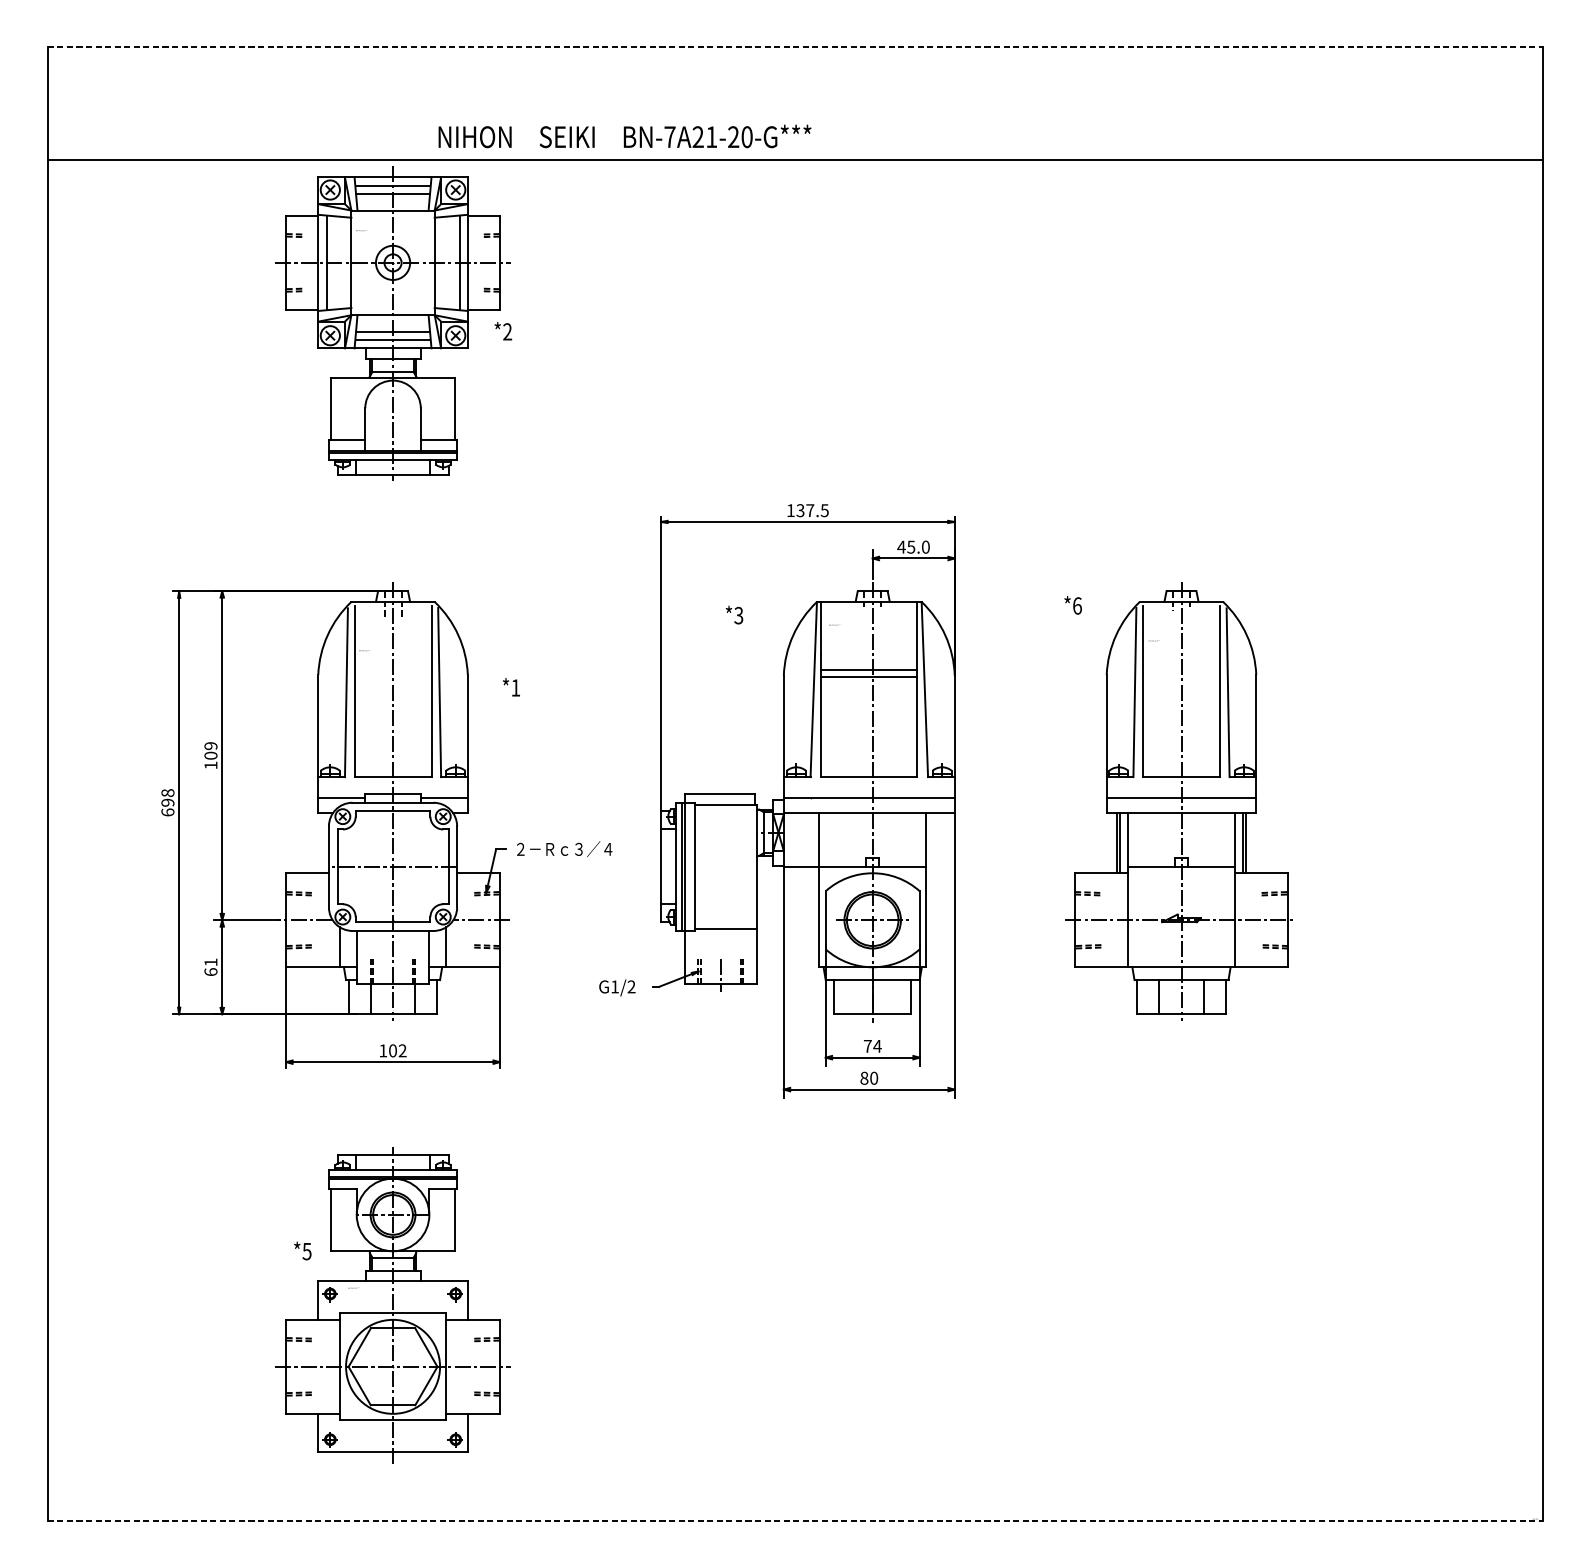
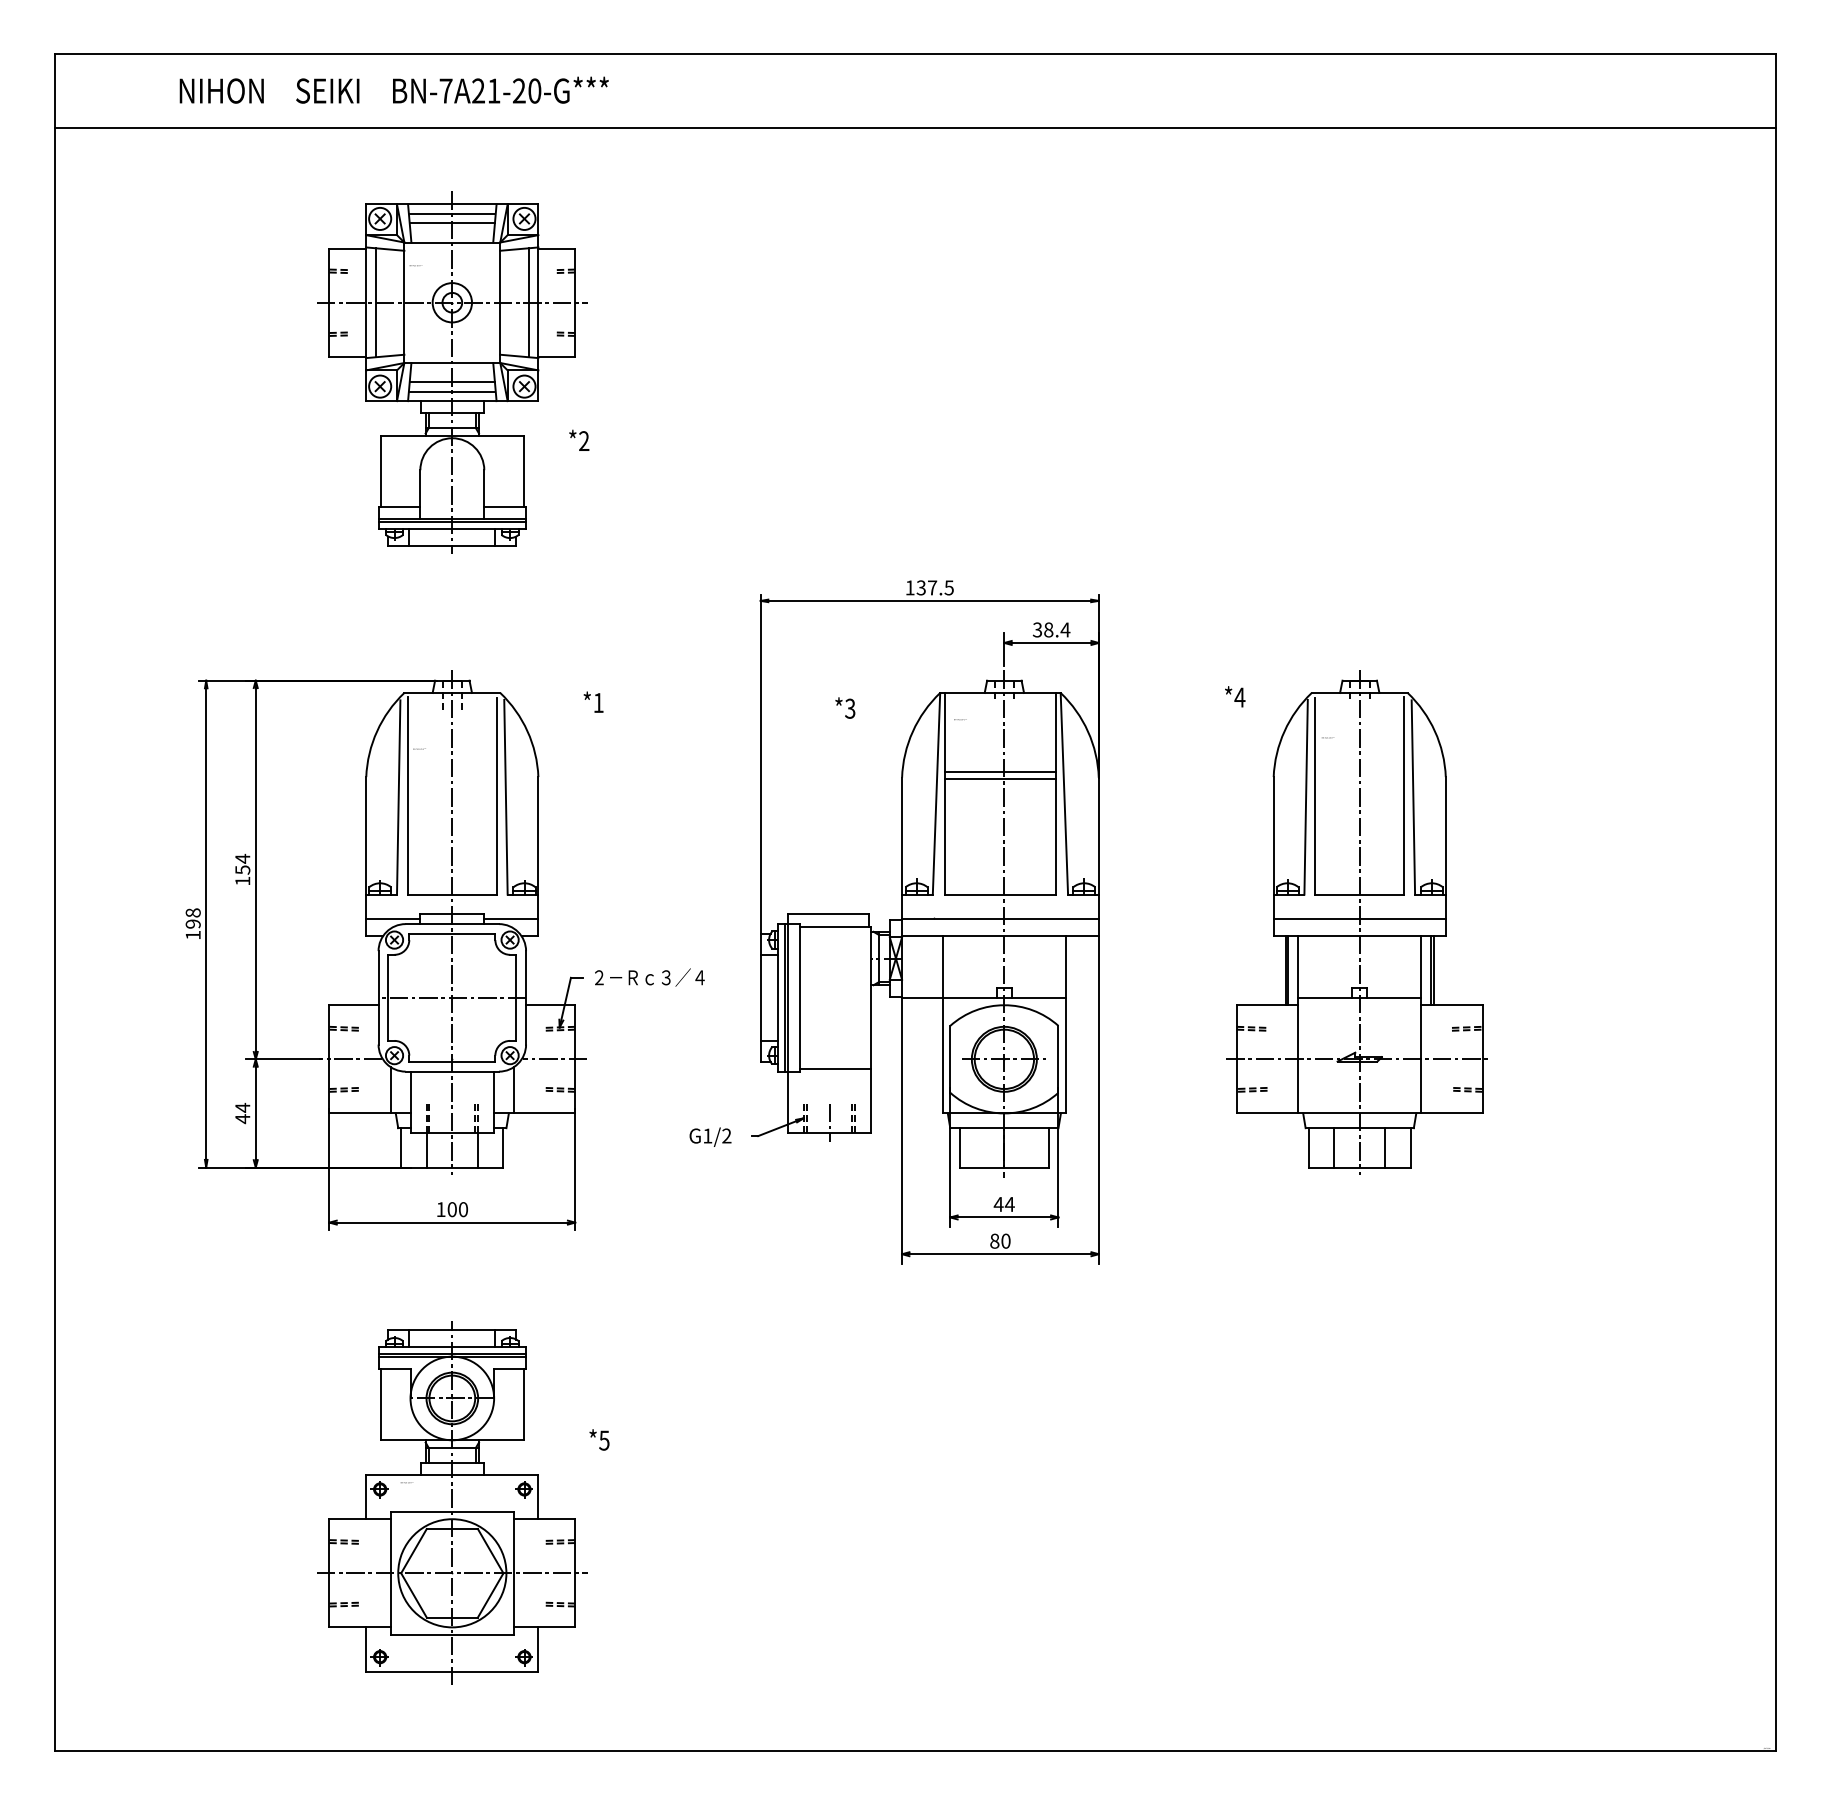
line: (795, 47) -> (915, 54), dashed -> solid
text: (624, 135) -> (393, 89), moved
line: (795, 159) -> (915, 127), moved
text: (503, 330) -> (579, 439), moved
text: (913, 546) -> (1051, 629), 45.0 -> 38.4
text: (1077, 605) -> (1239, 697), *6 -> *4
text: (511, 686) -> (593, 701), moved
text: (210, 750) -> (242, 863), 109 -> 154
text: (167, 811) -> (192, 934), 698 -> 198
text: (210, 967) -> (242, 1113), 61 -> 44
text: (867, 1046) -> (998, 1204), 74 -> 44
text: (402, 1050) -> (463, 1209), 102 -> 100
text: (302, 1250) -> (599, 1439), moved
line: (795, 1520) -> (915, 1750), dashed -> solid

